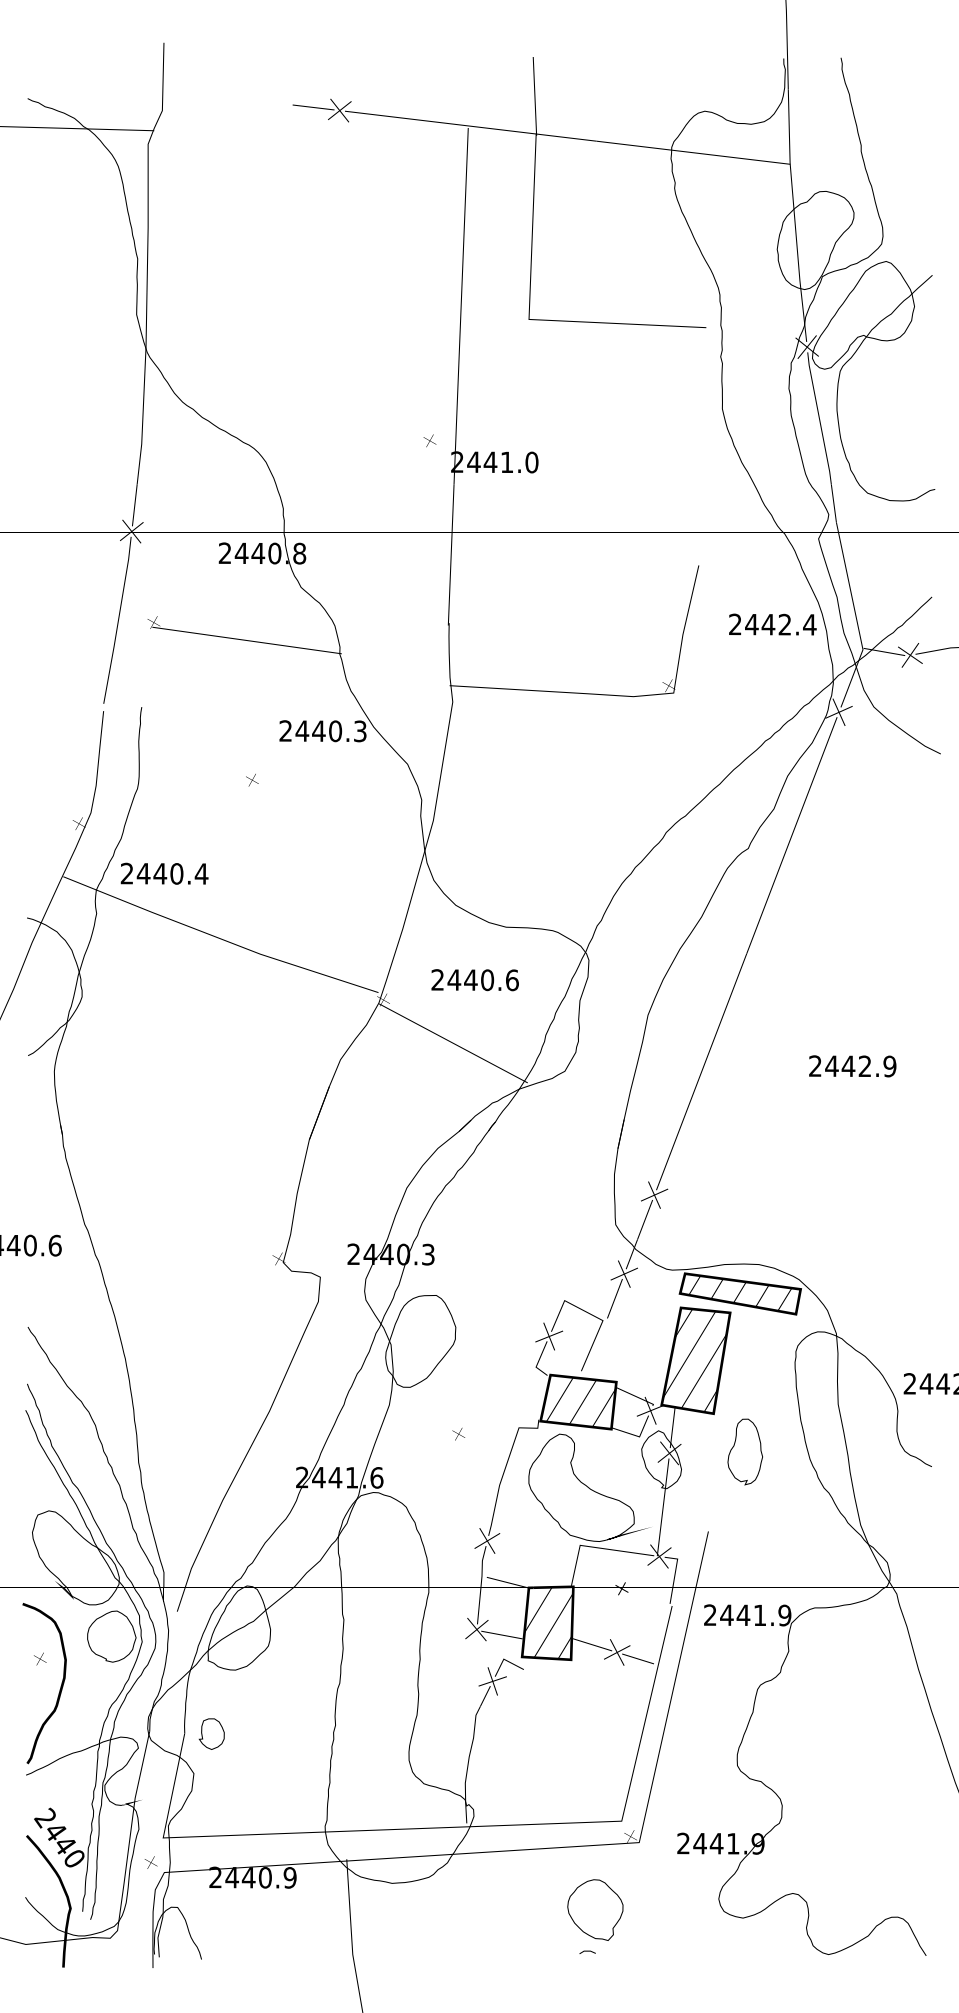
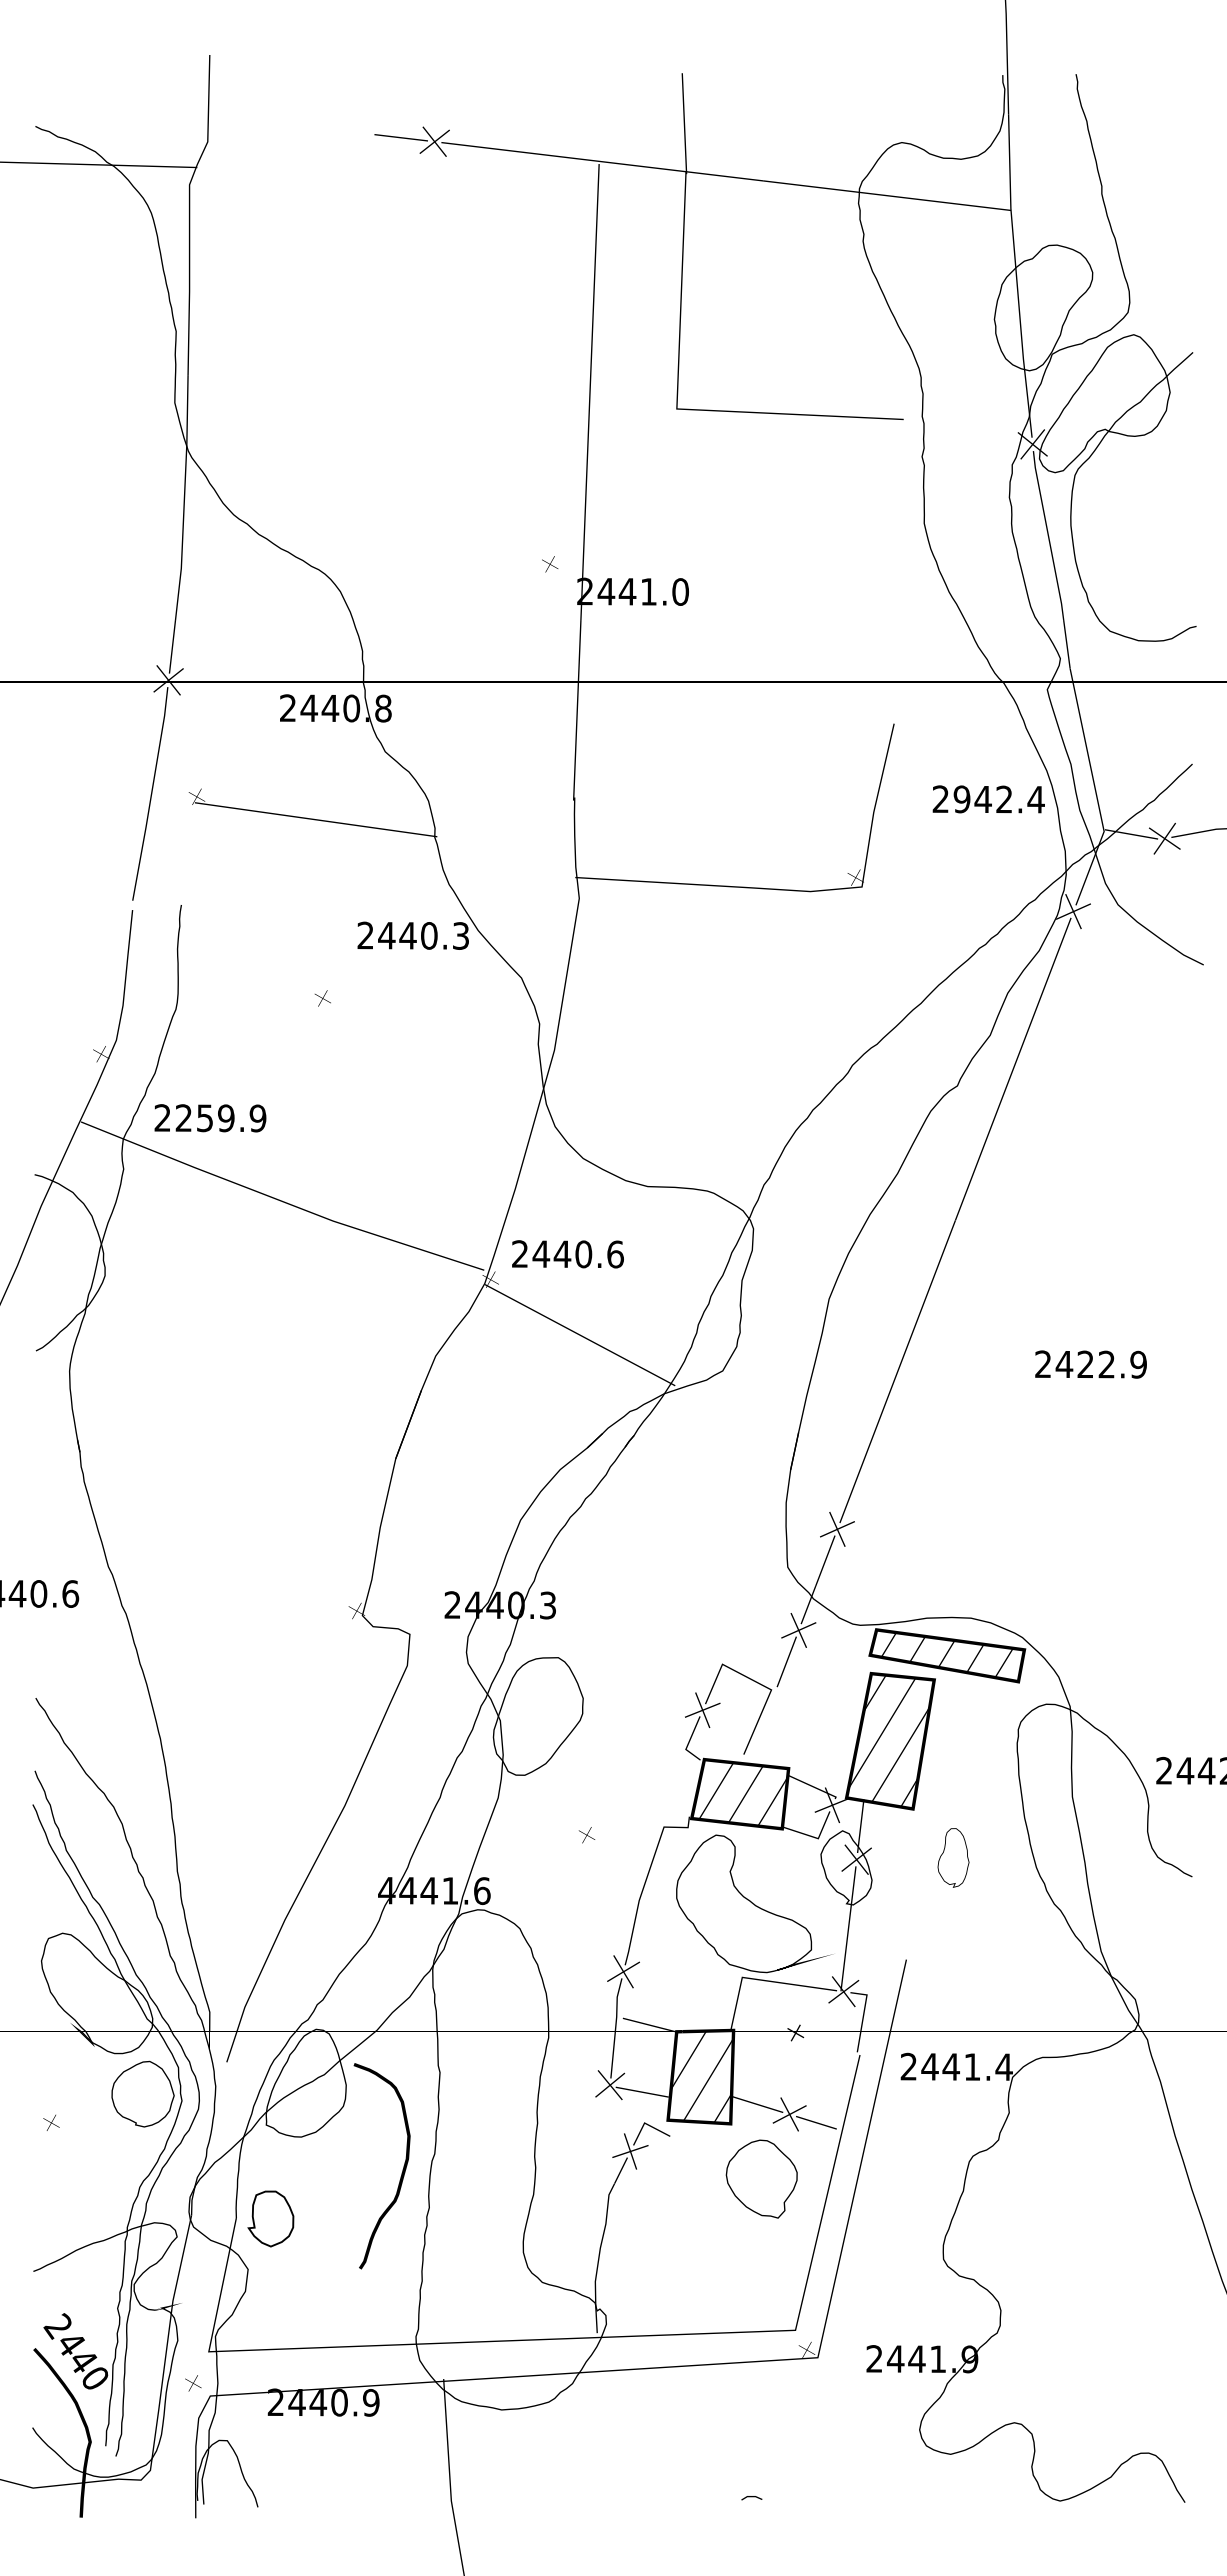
text: (751, 624) -> (961, 799), 2442.4 -> 2942.4
text: (172, 874) -> (220, 1118), 2440.4 -> 2259.9
text: (474, 980) -> (567, 1254), moved
text: (848, 1065) -> (1085, 1363), 2442.9 -> 2422.9
part: (745, 1451) -> (953, 1857), size x0.7
text: (302, 1477) -> (386, 1890), 2441.6 -> 4441.6
text: (784, 1615) -> (1003, 2067), 2441.9 -> 2441.4
curve: (59, 1689) -> (401, 2173), moved
part: (211, 1733) -> (270, 2218), size x1.4
part: (595, 1909) -> (761, 2178), moved

